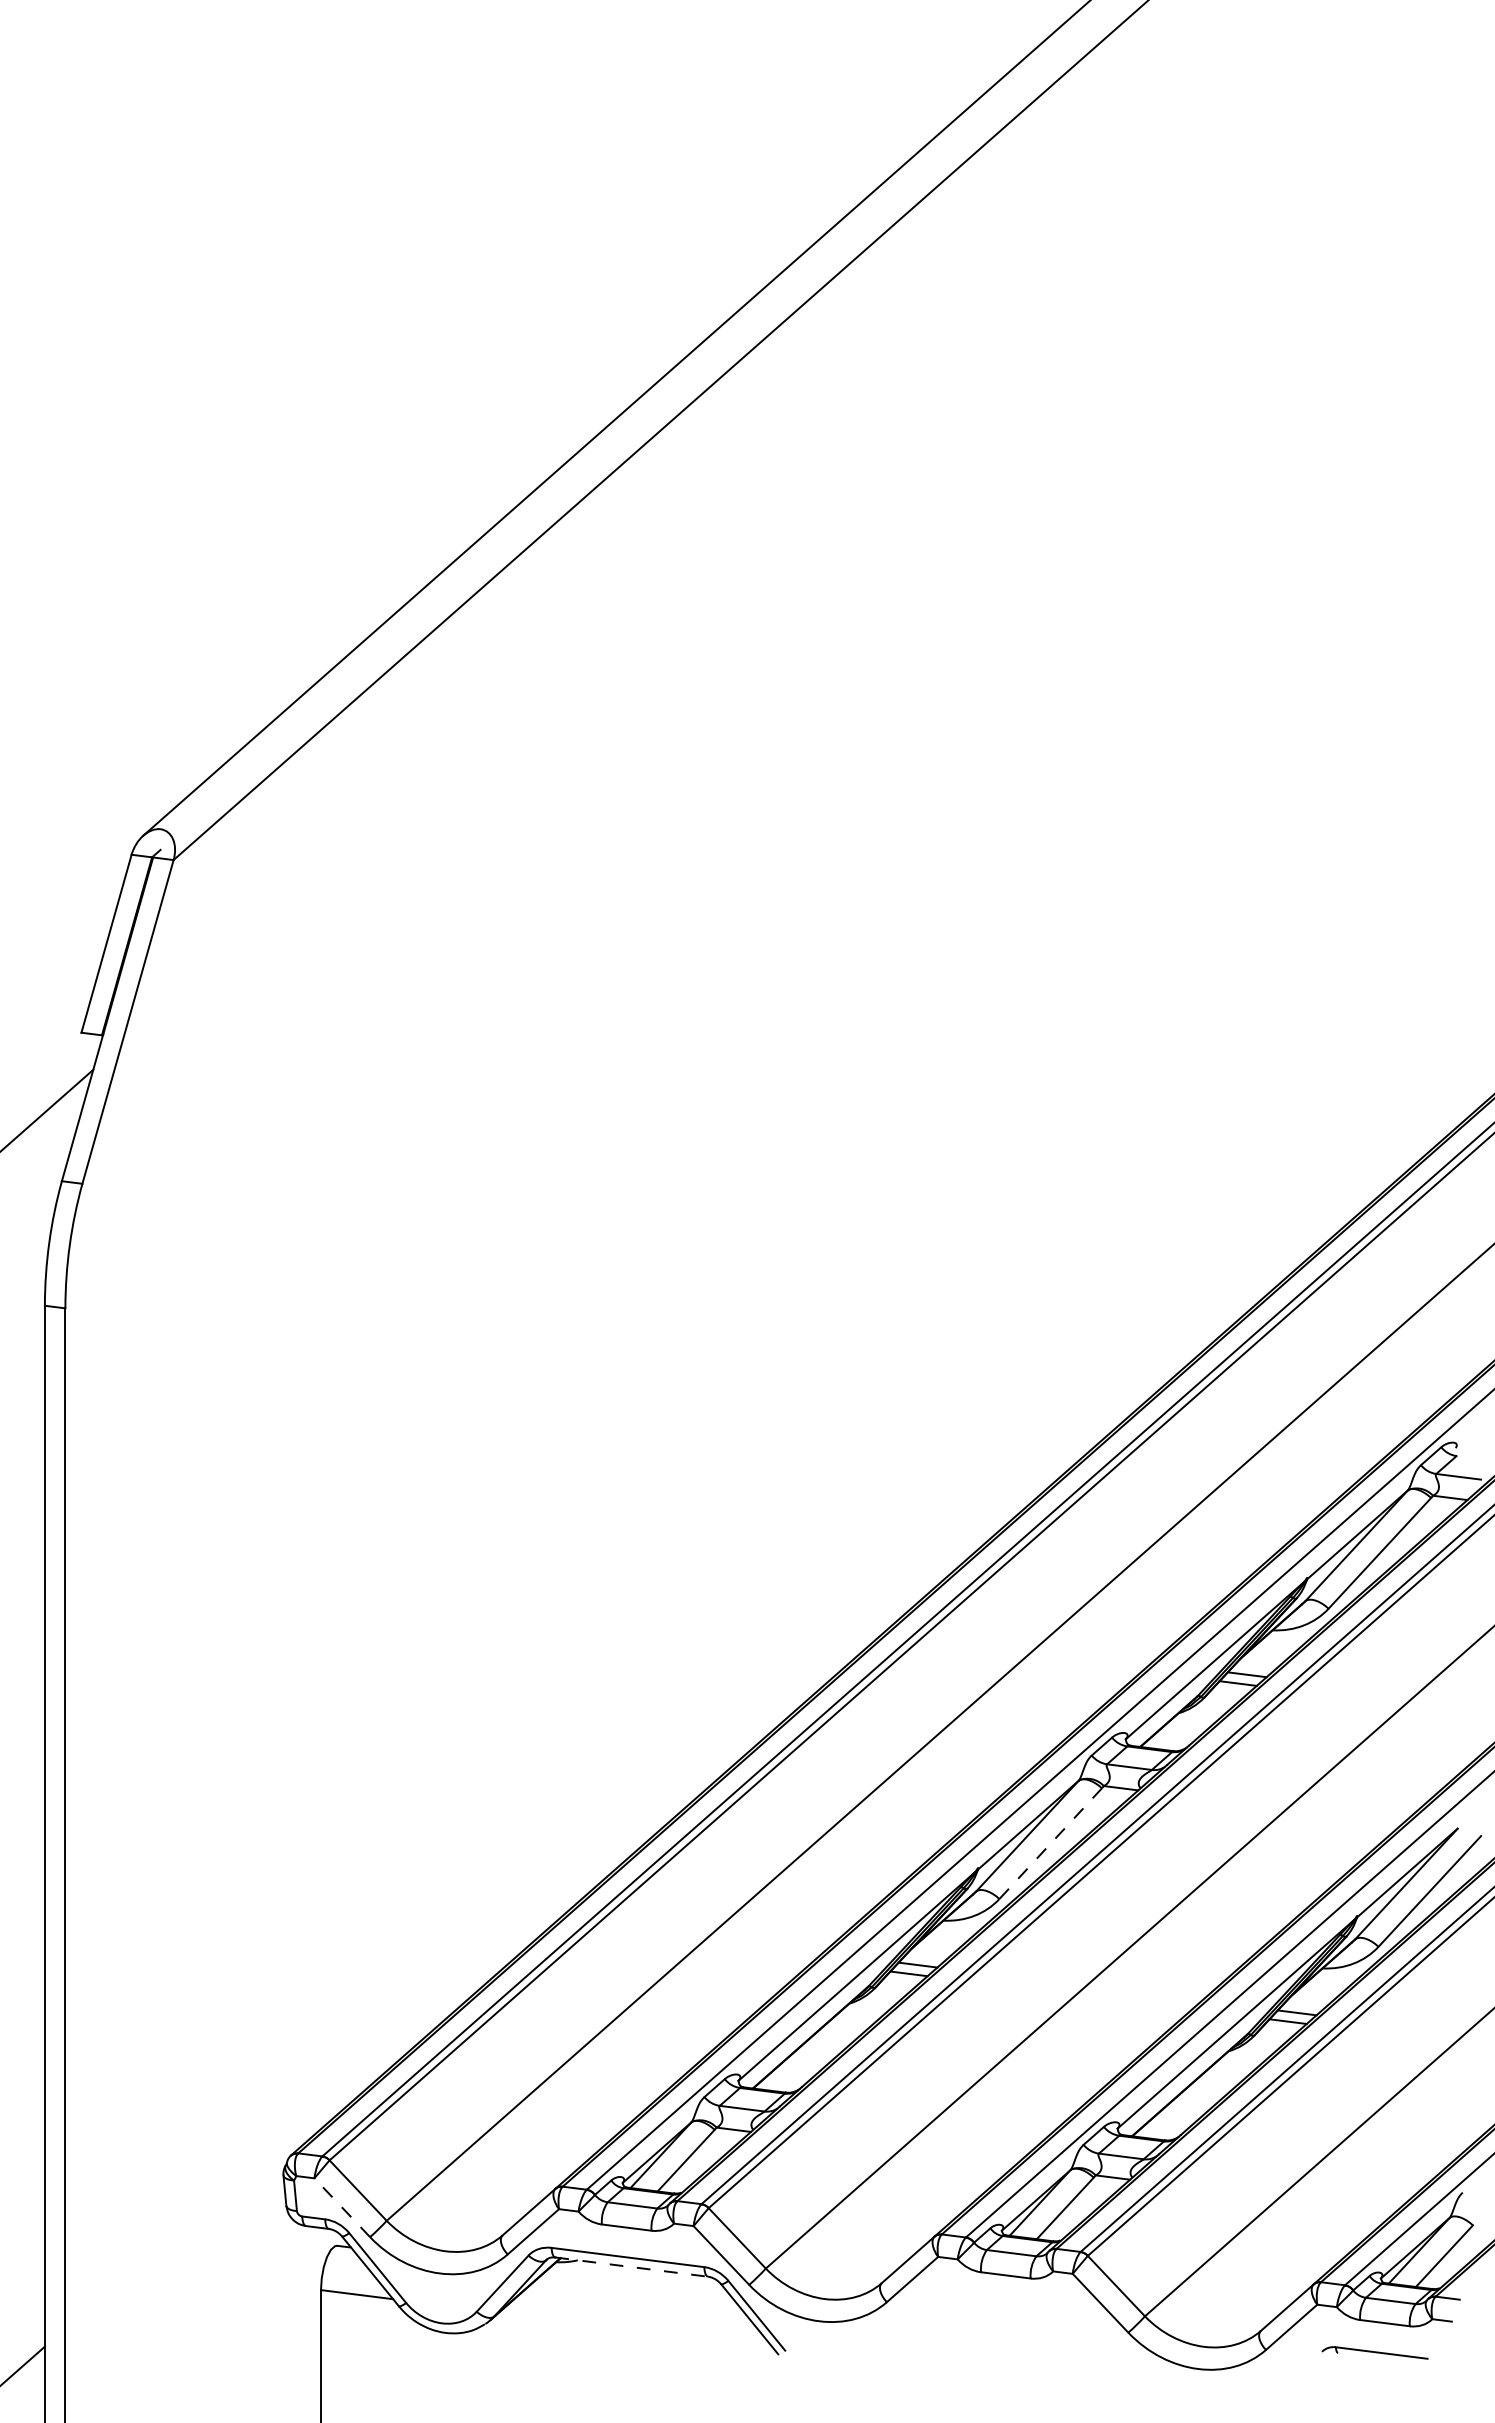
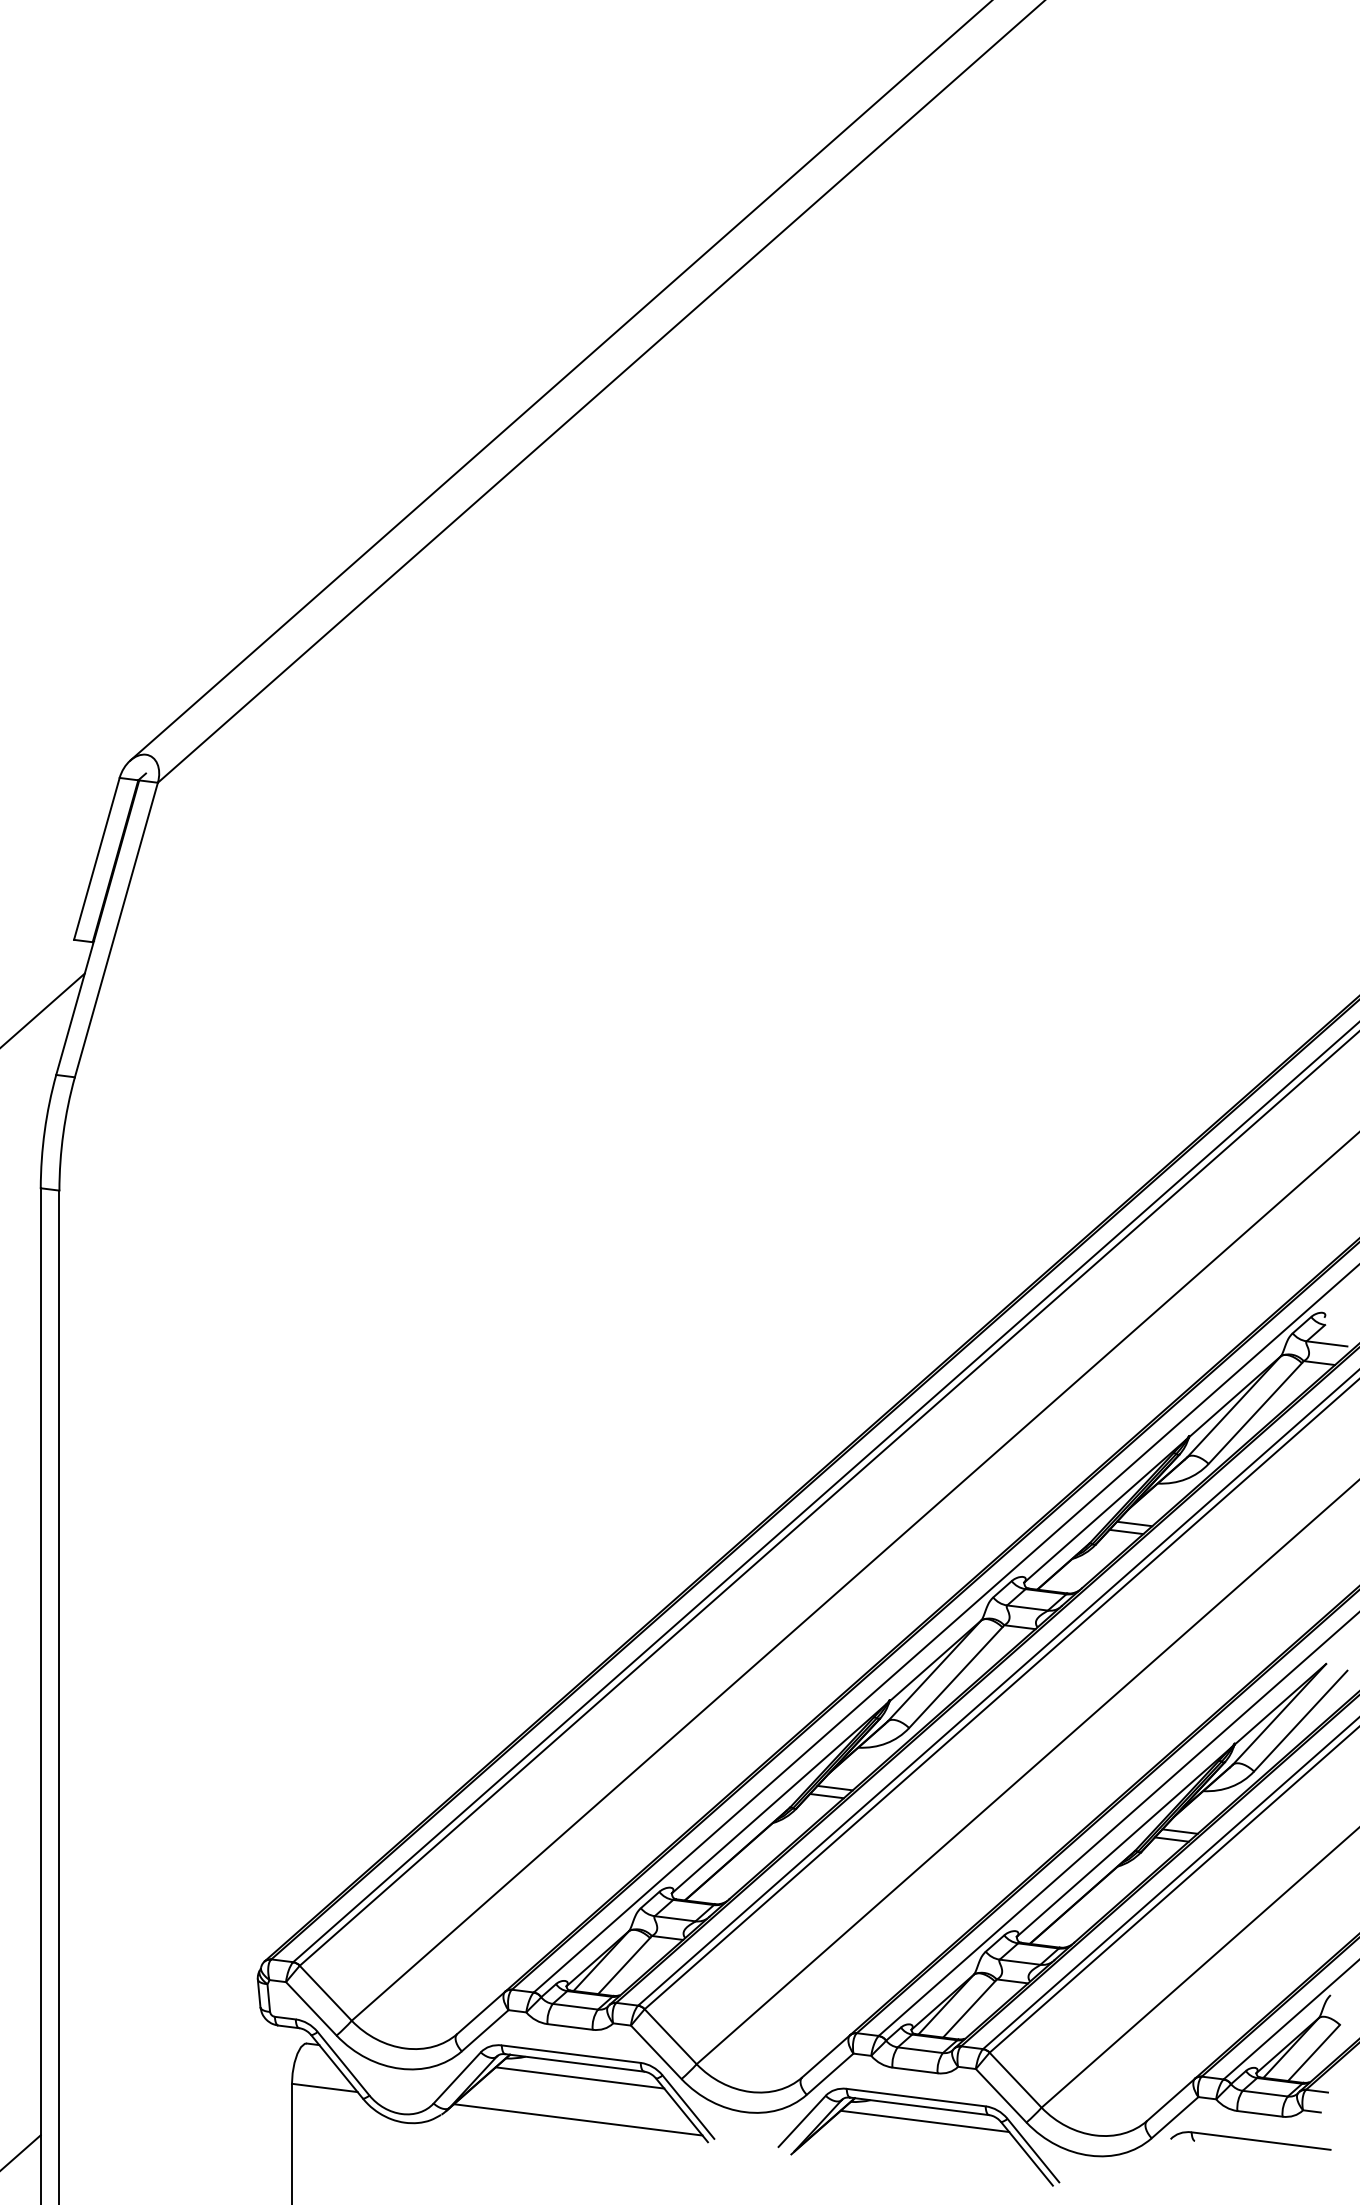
line: (1050, 1844) -> (955, 1678), dashed -> solid
line: (341, 2207) -> (310, 2008), dashed -> solid
line: (631, 2267) -> (574, 2063), dashed -> solid
line: (637, 2283) -> (579, 2077), added
line: (635, 2329) -> (578, 2119), added
part: (1009, 2331) -> (918, 2121), added
part: (1374, 2352) -> (1250, 2140), size x1.67

